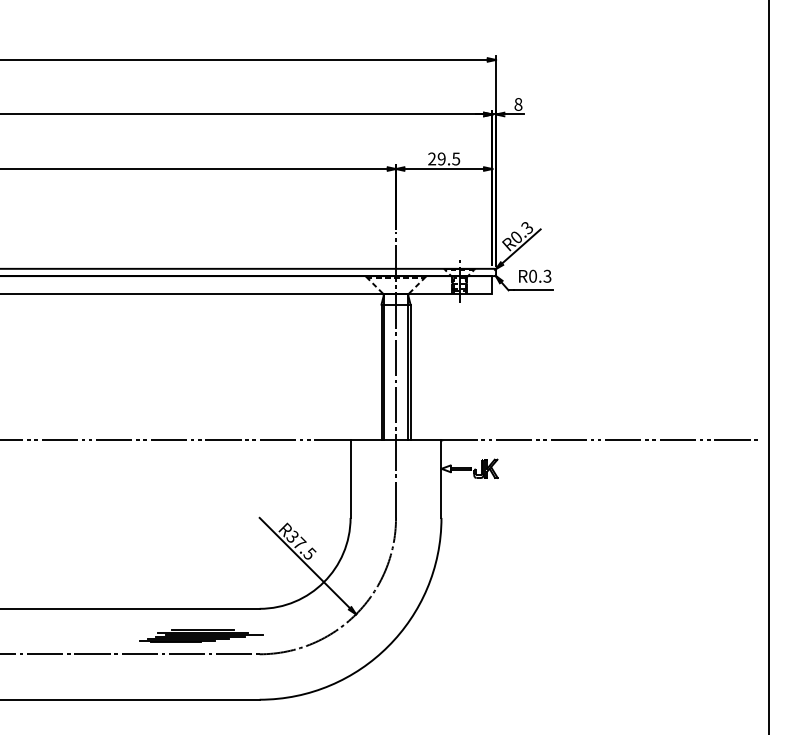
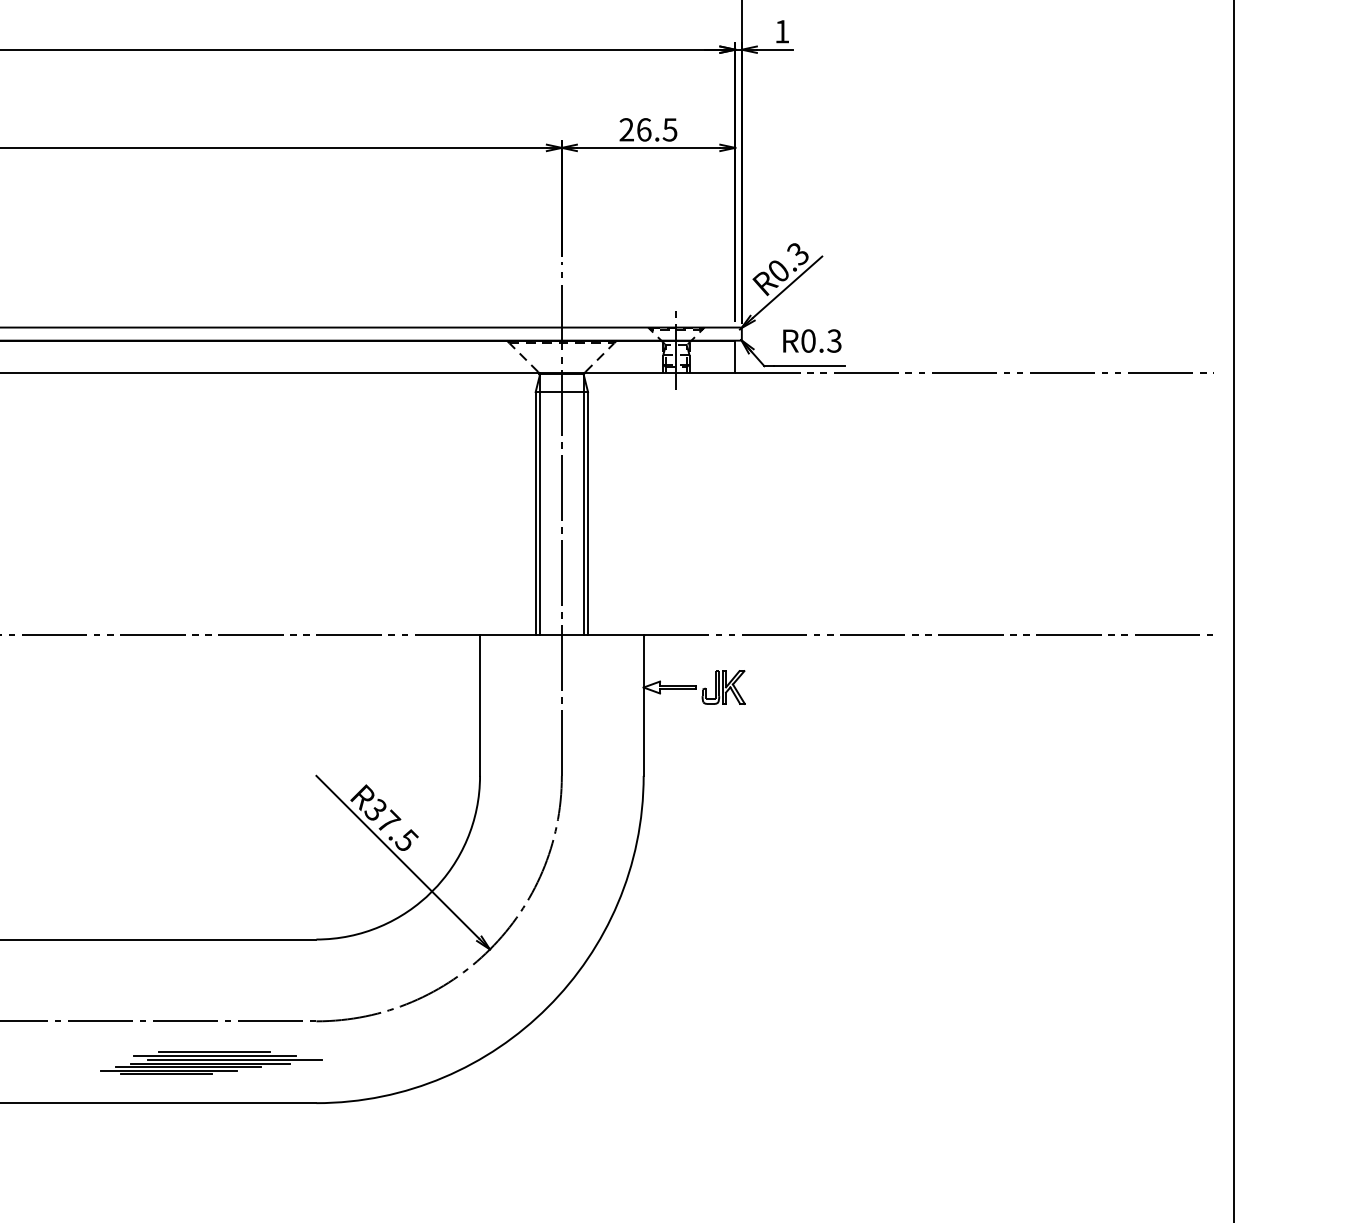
text: (518, 104) -> (782, 31), 8 -> 1
text: (441, 158) -> (643, 128), 29.5 -> 26.5
line: (625, 294) -> (974, 373), added
part: (201, 635) -> (211, 1061), moved

